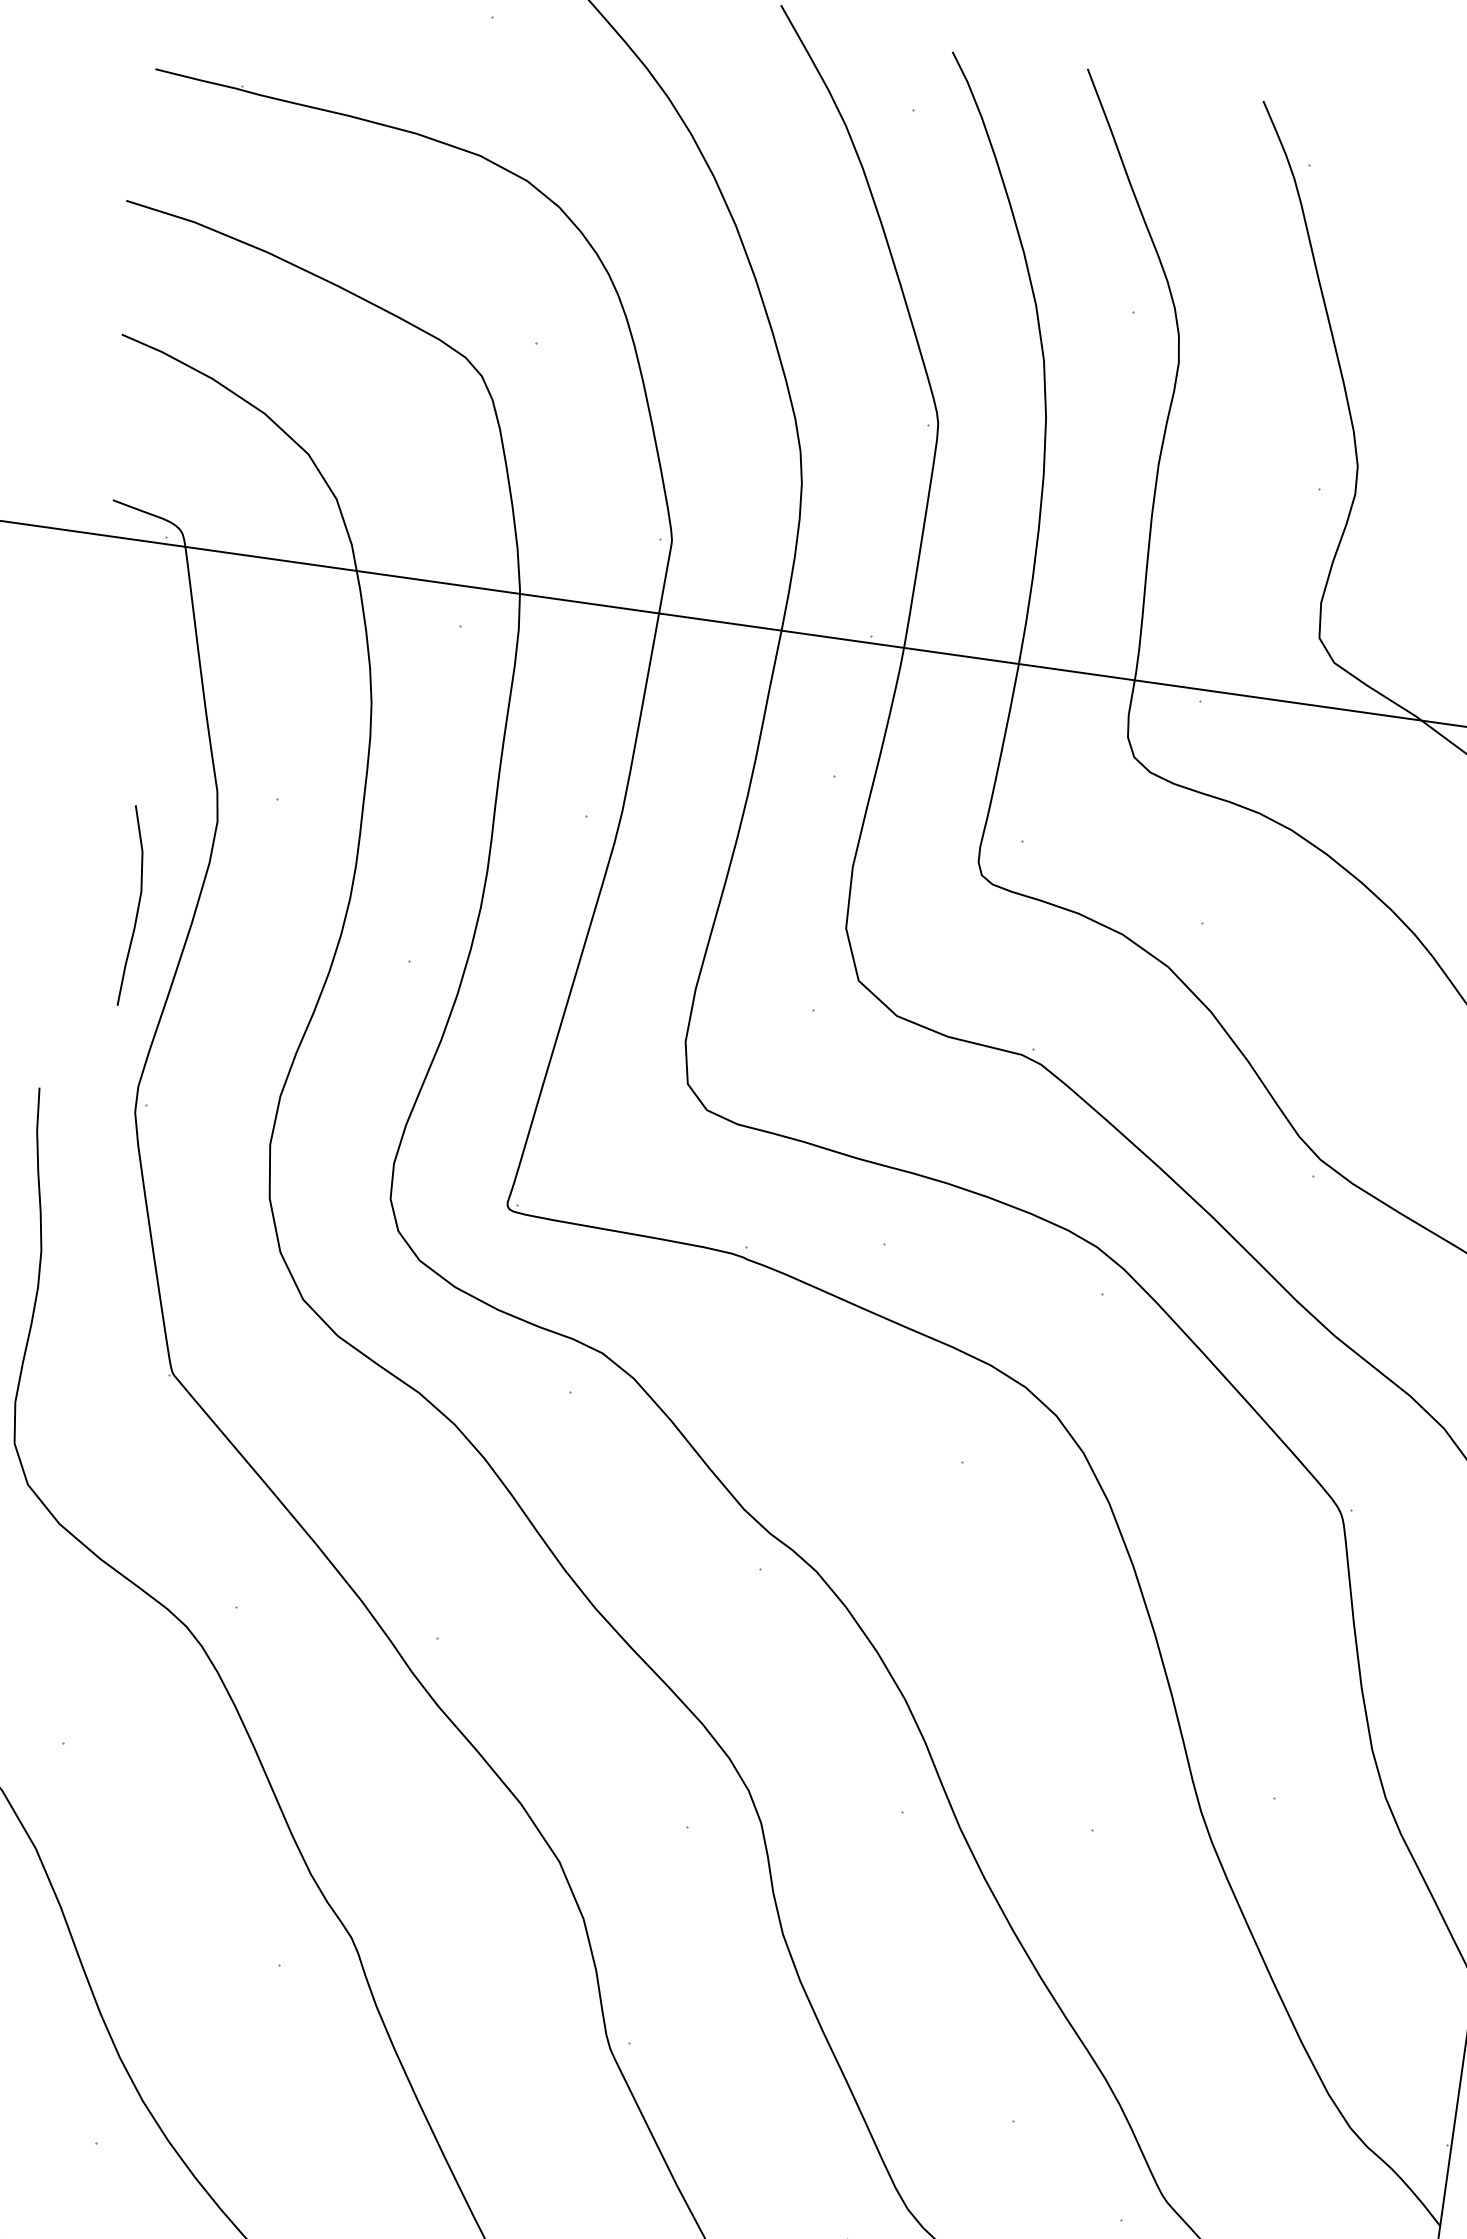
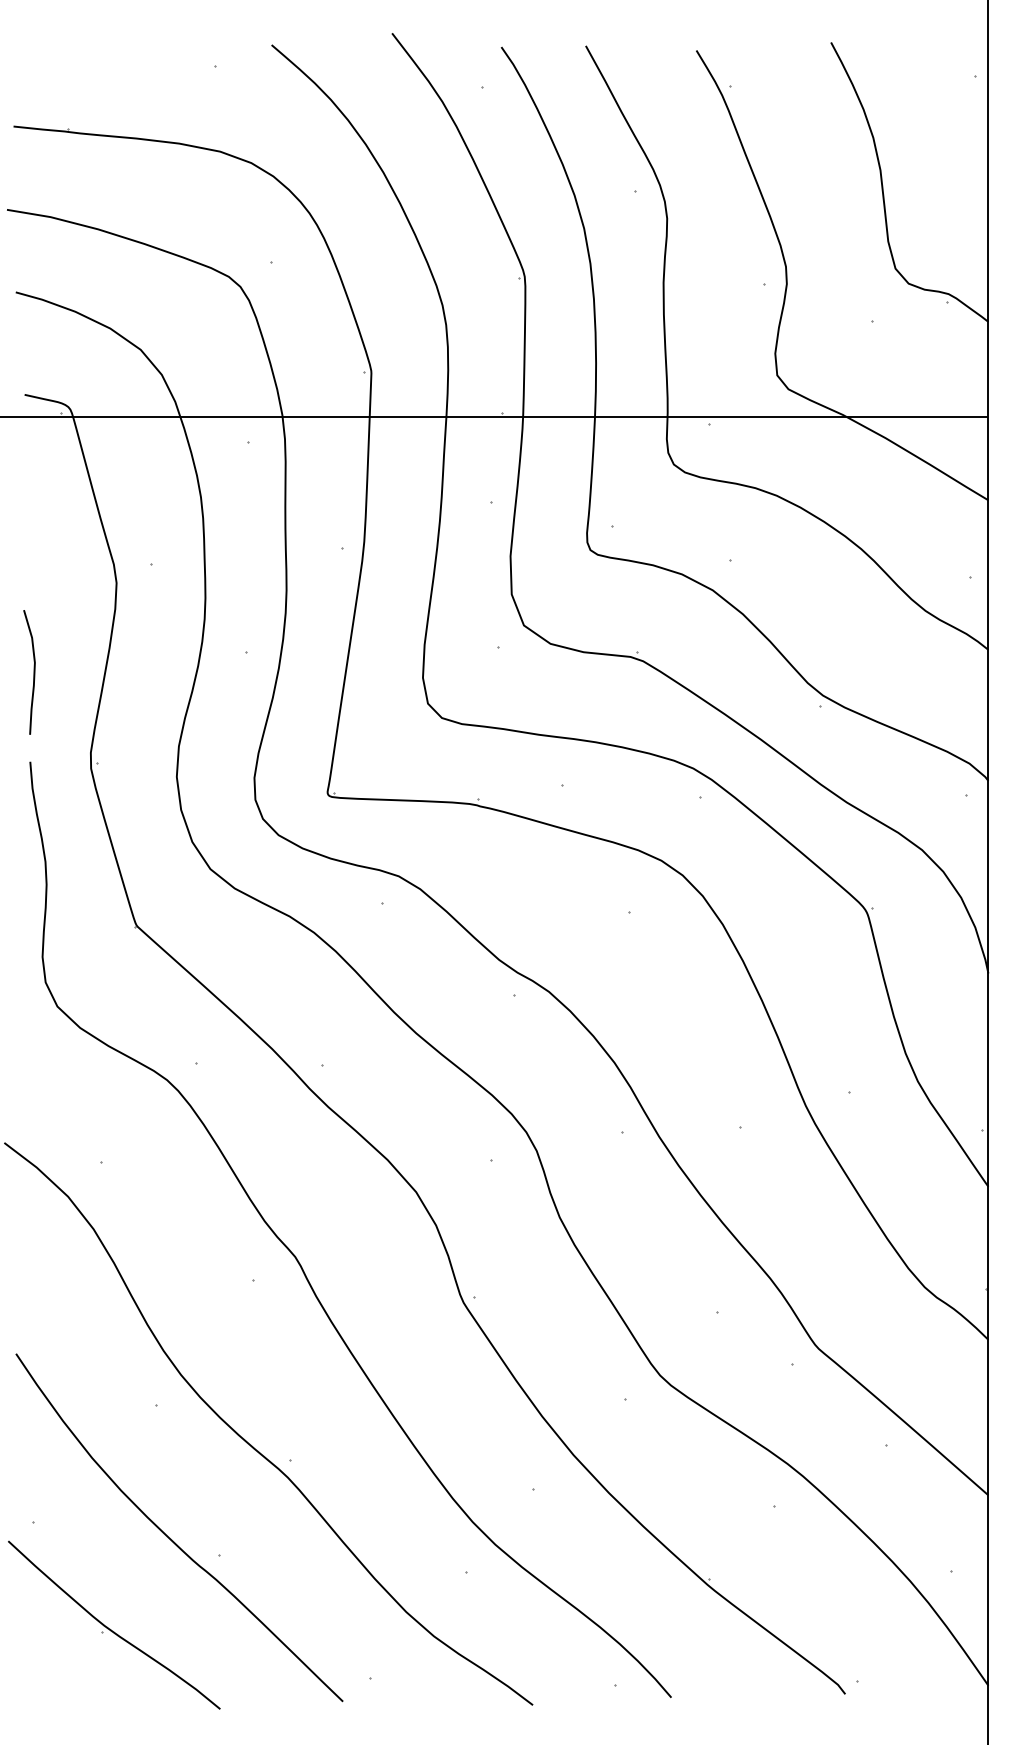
curve: (136, 906) -> (33, 672), moved

